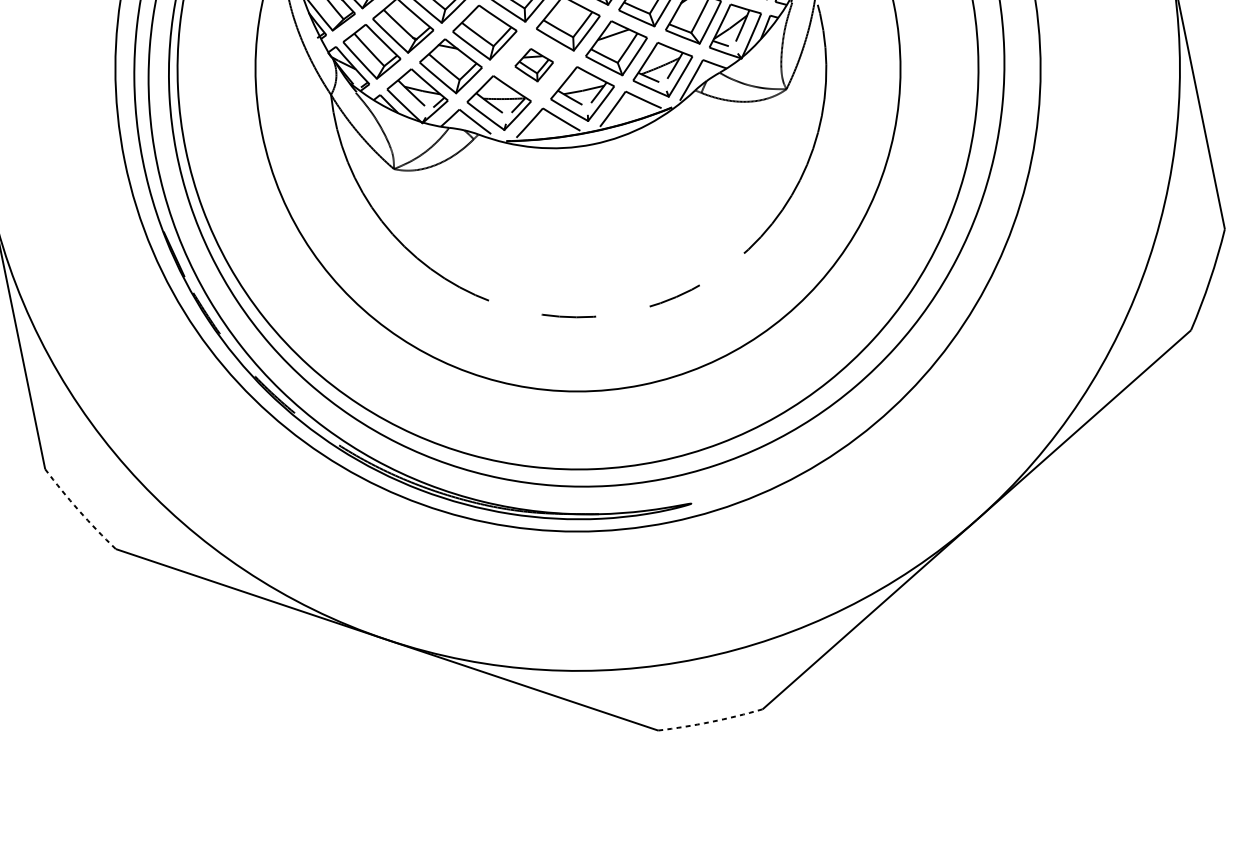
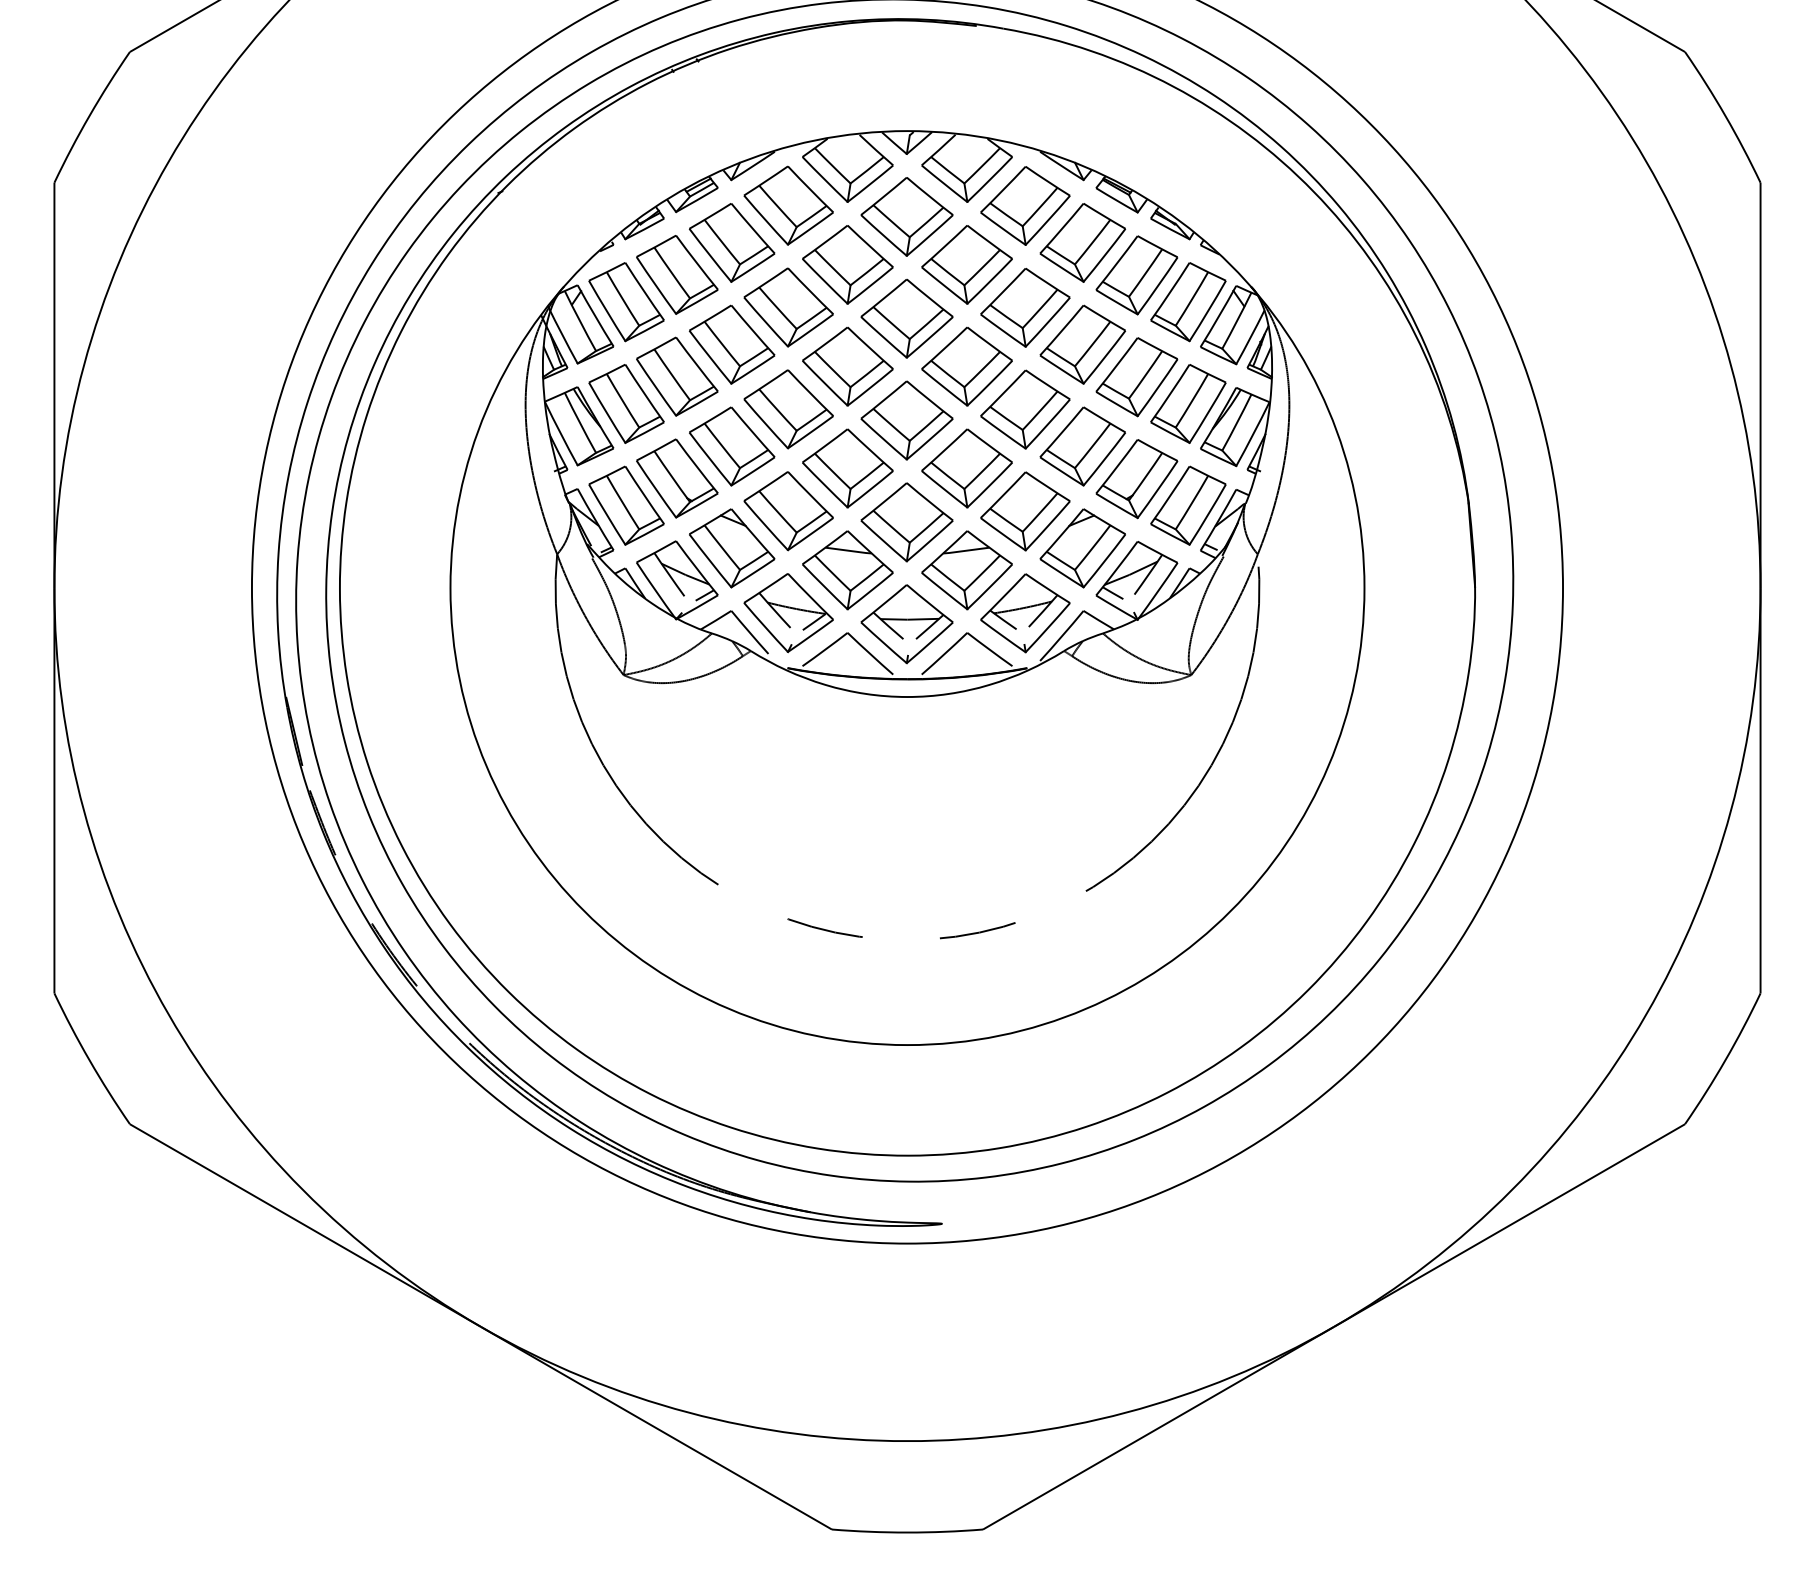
part: (534, 65) -> (847, 570), size x1.67
arc: (78, 510) -> (89, 1060), dashed -> solid
arc: (710, 721) -> (907, 1532), dashed -> solid

